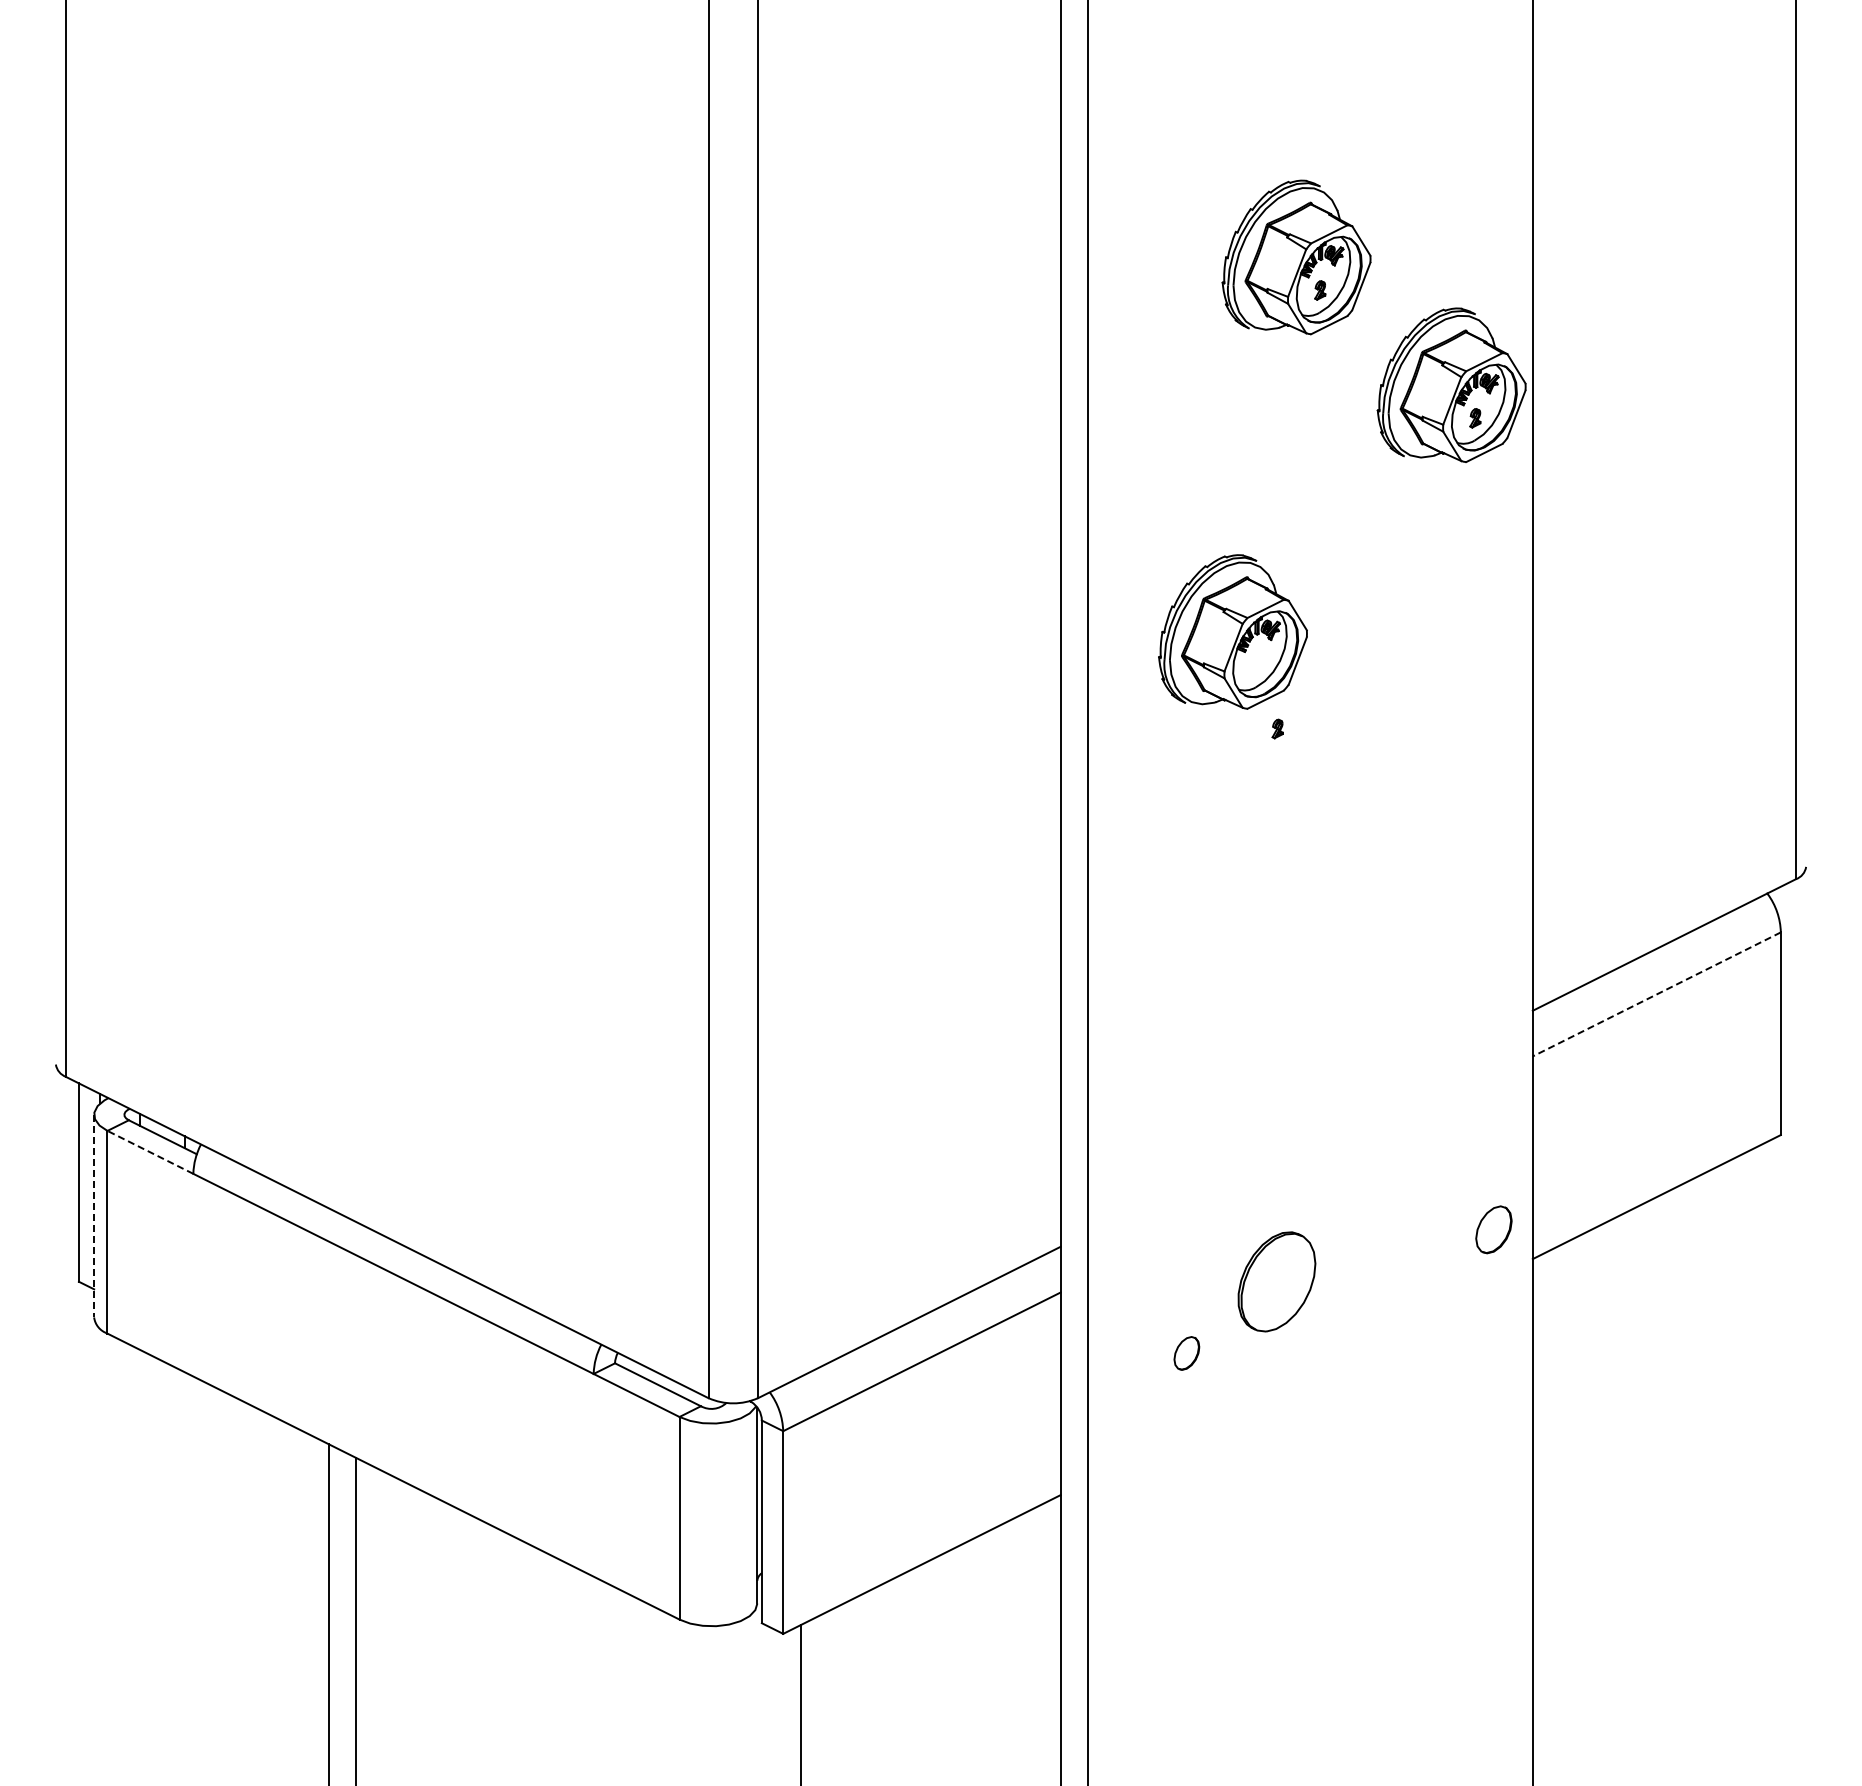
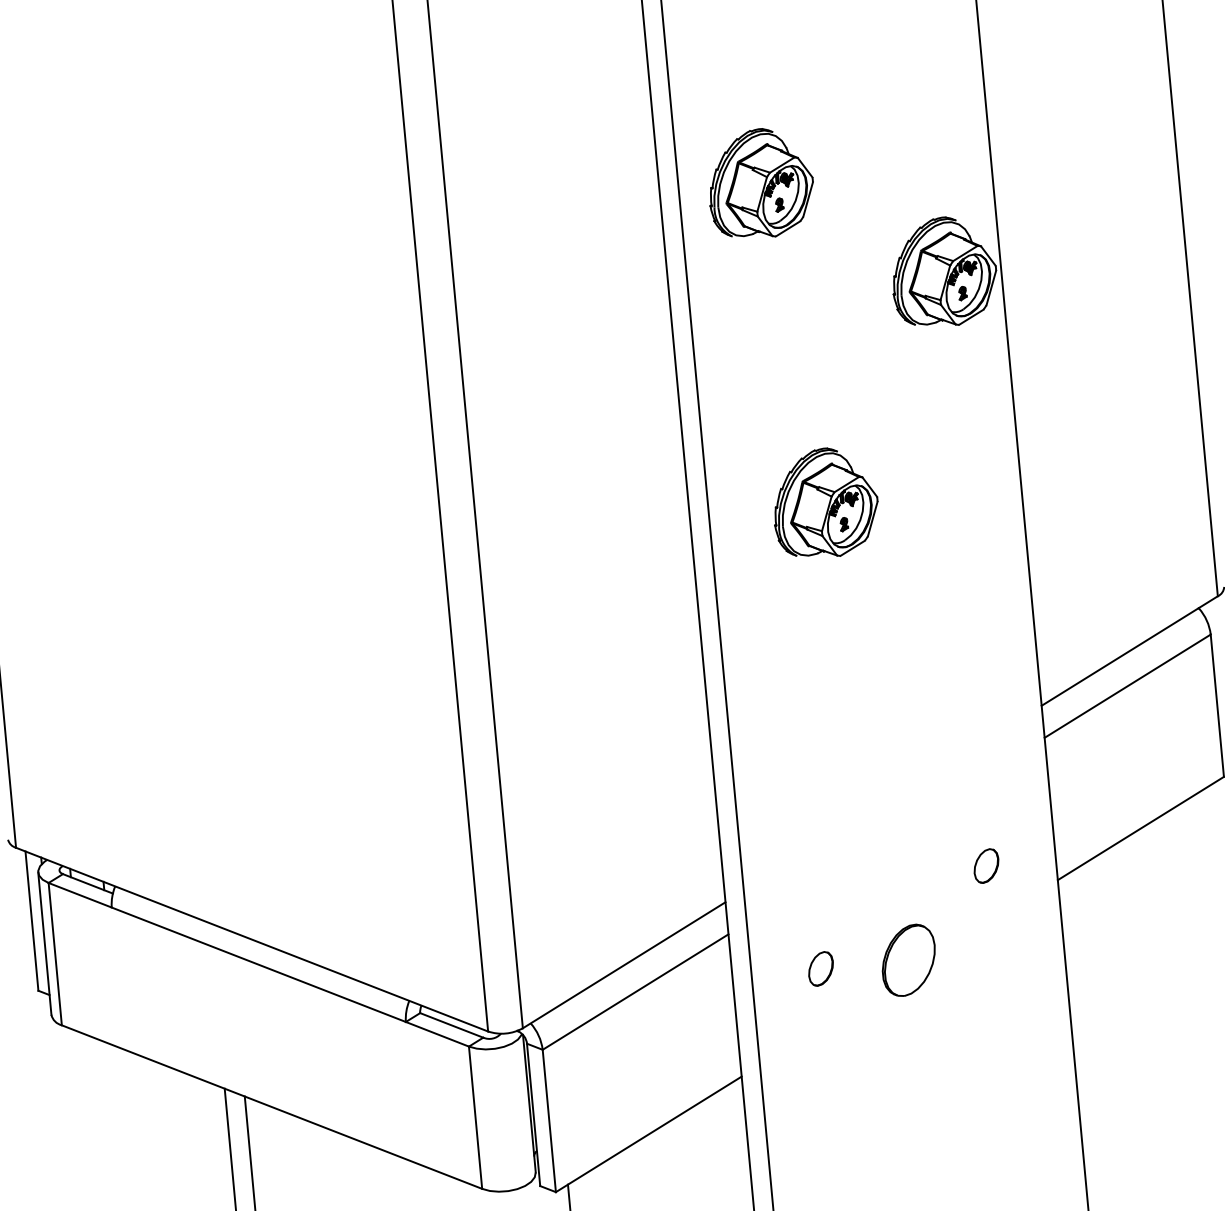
part: (1296, 257) -> (760, 183), moved
part: (1232, 631) -> (824, 502), moved
line: (1656, 994) -> (1127, 686), dashed -> solid
line: (149, 1152) -> (79, 895), dashed -> solid
line: (94, 1216) -> (45, 943), dashed -> solid
part: (1493, 1229) -> (986, 865), moved
part: (1276, 1281) -> (908, 960), moved
part: (1186, 1353) -> (820, 969), size x1.43

